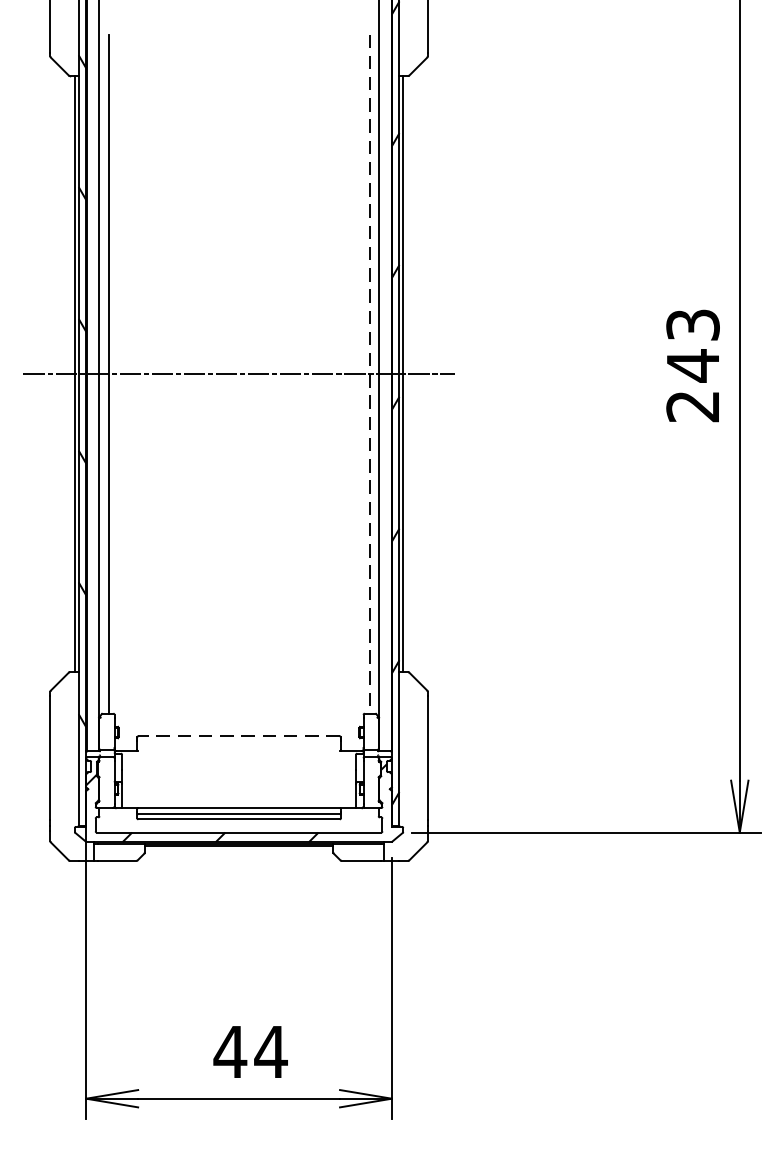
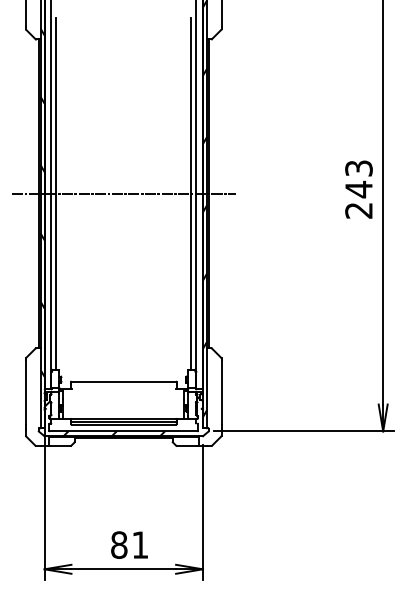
line: (369, 373) -> (191, 193), dashed -> solid
line: (238, 736) -> (123, 381), dashed -> solid
text: (250, 1050) -> (129, 544), 44 -> 81

